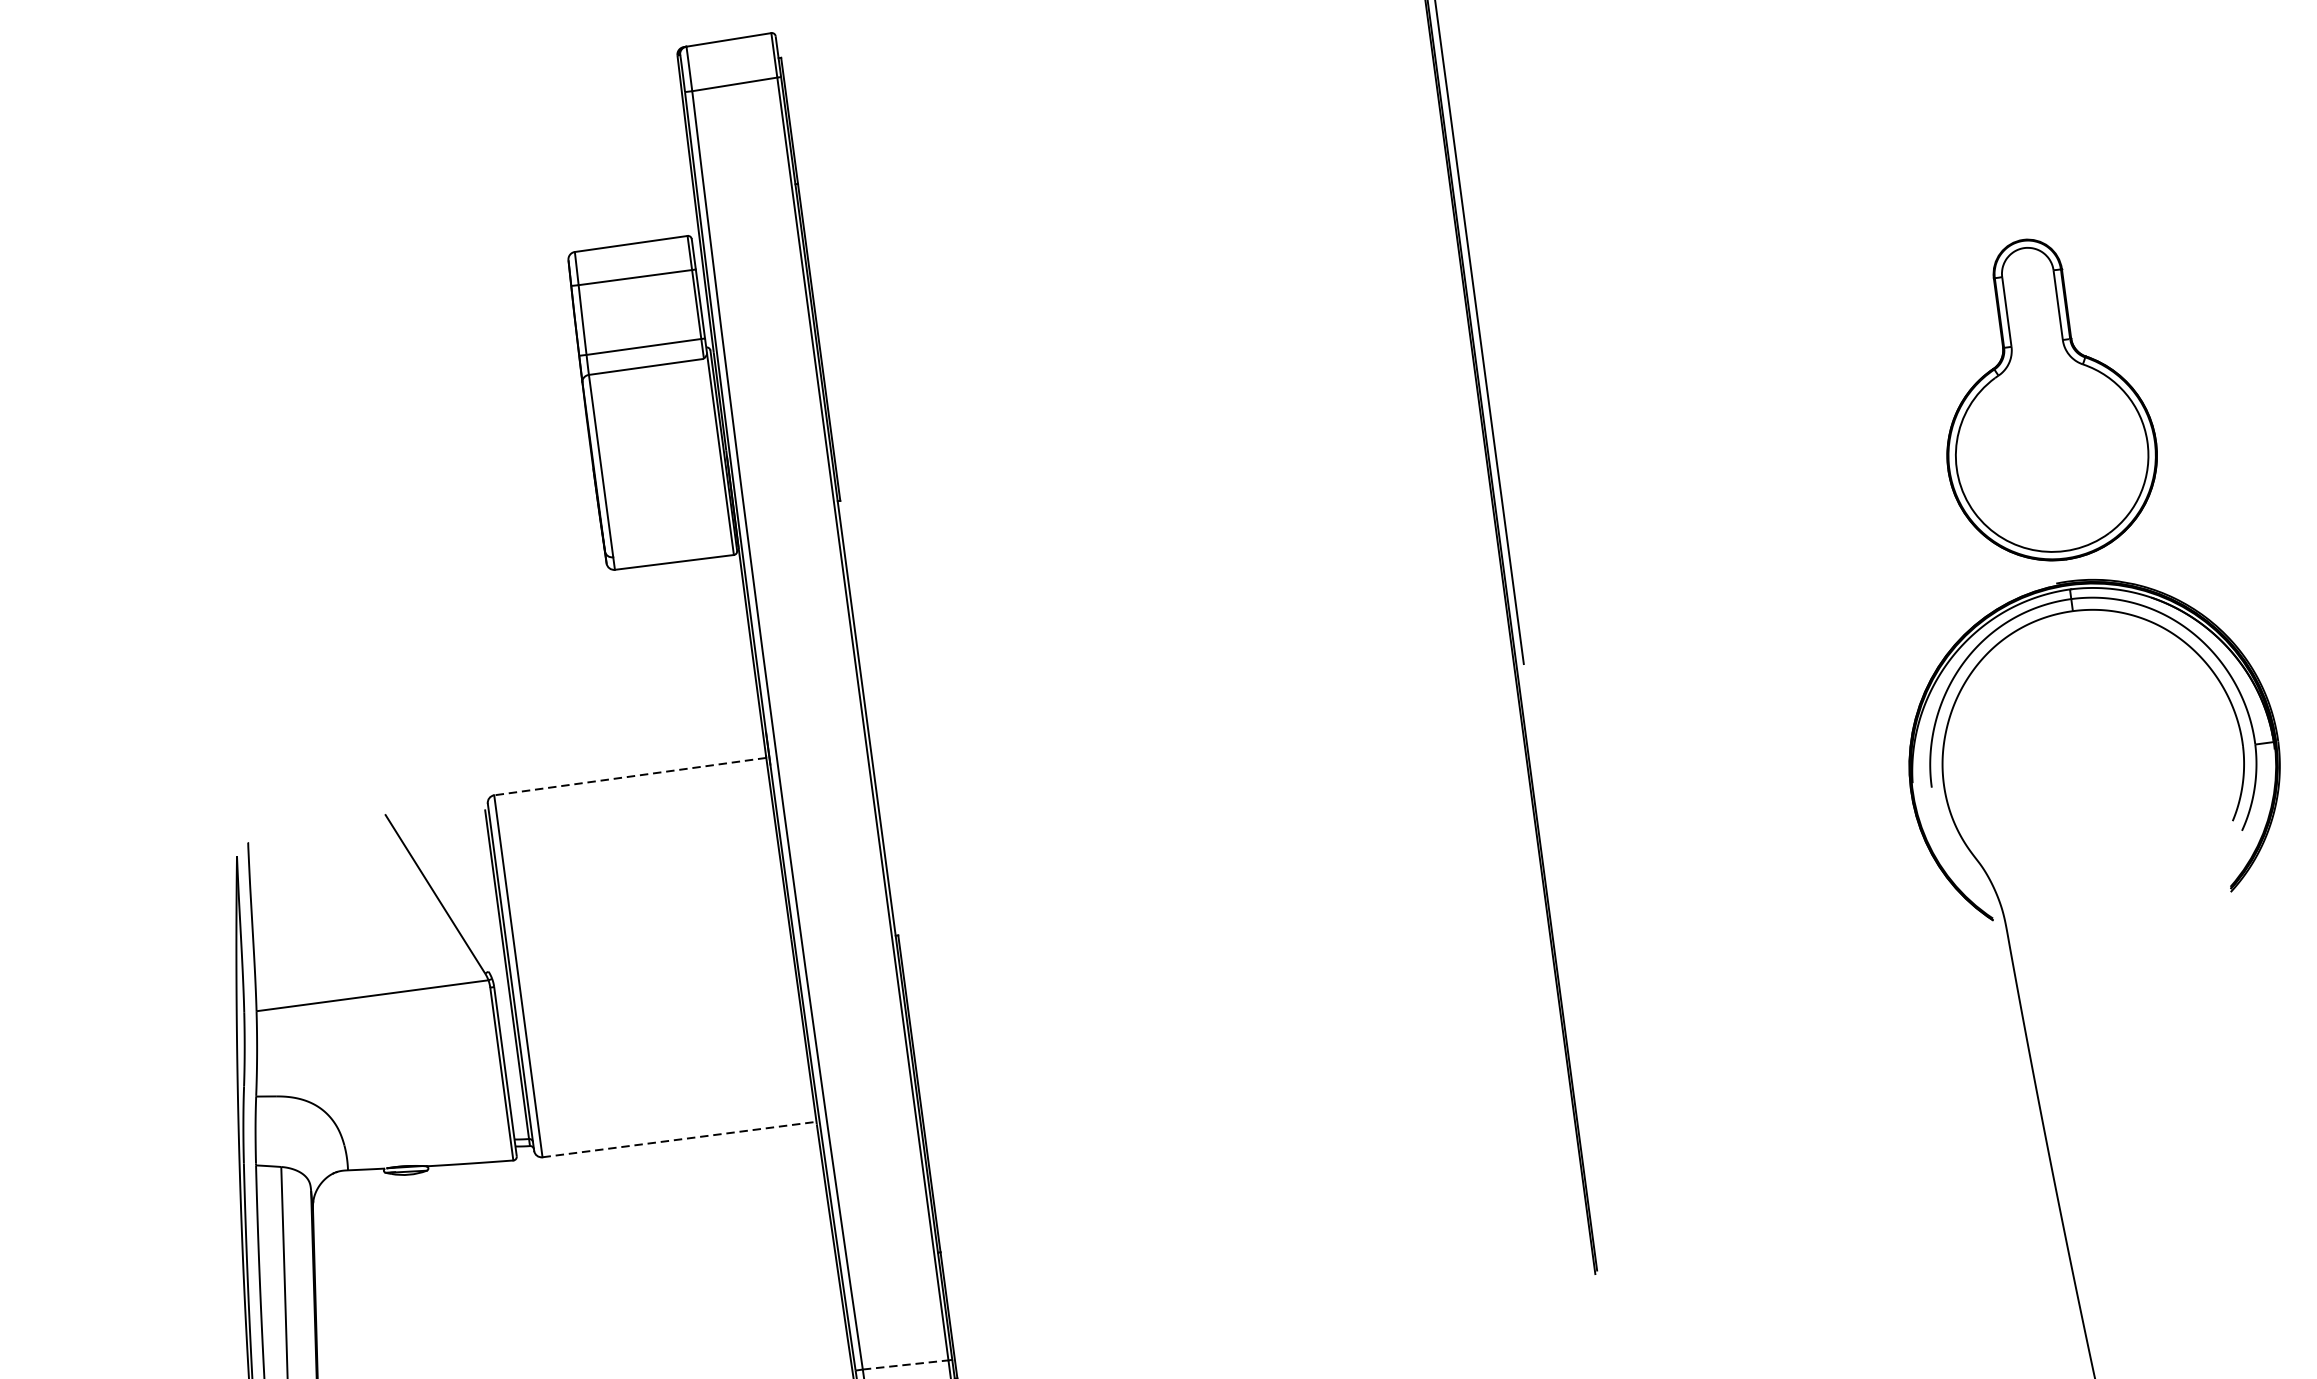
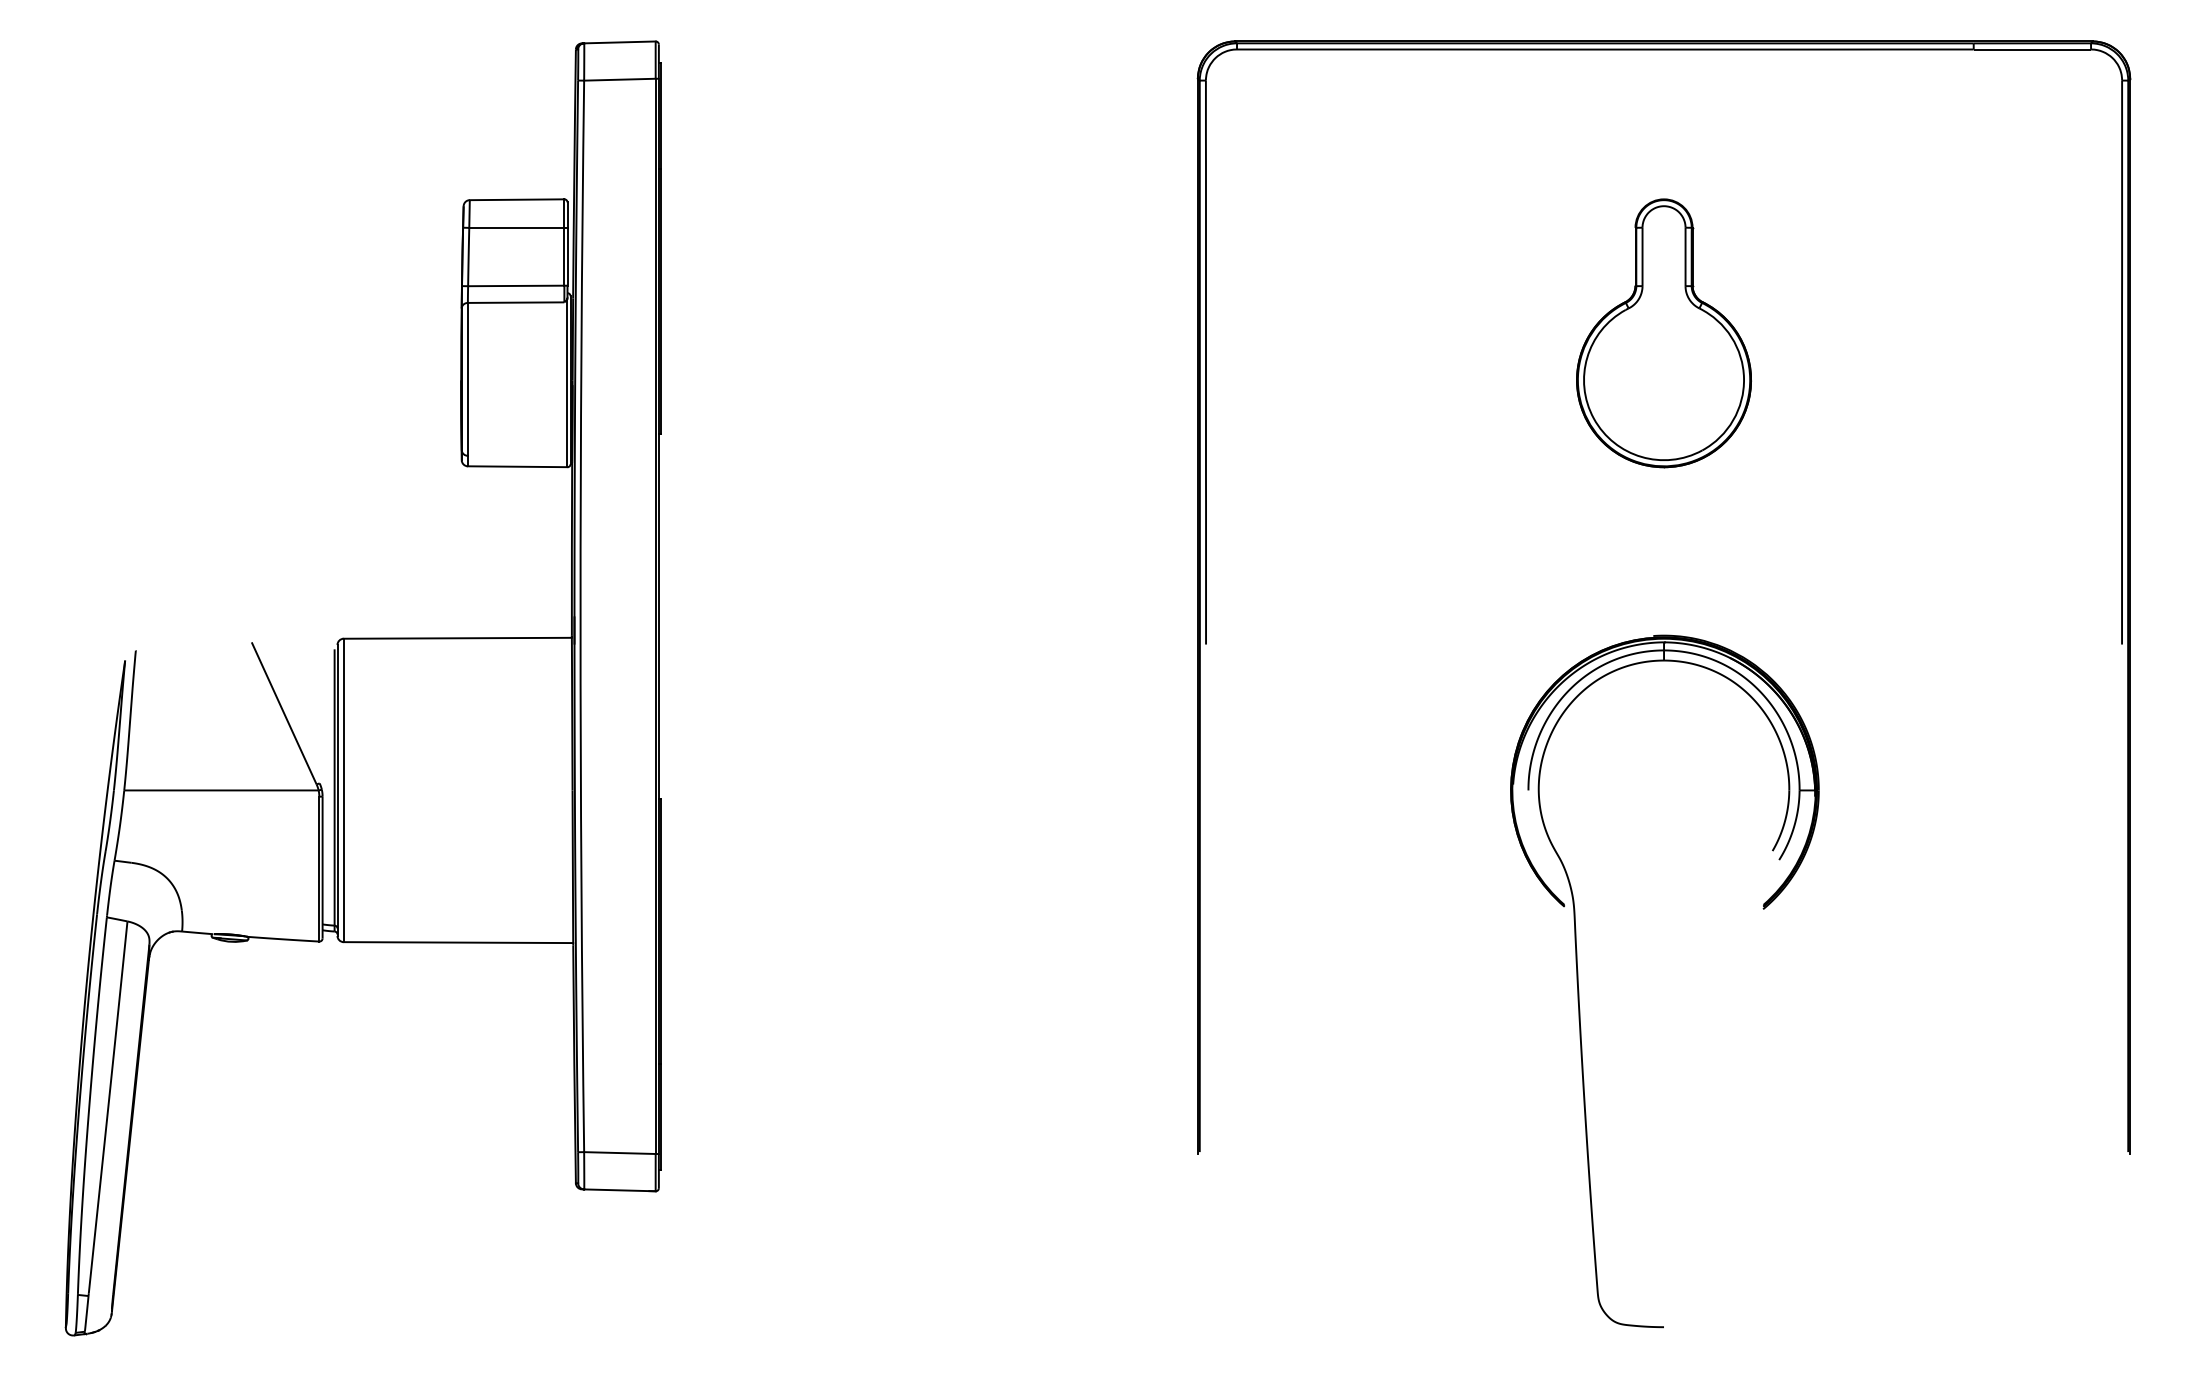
part: (2044, 400) -> (1663, 333), moved
line: (629, 776) -> (457, 638), dashed -> solid
line: (679, 1139) -> (458, 942), dashed -> solid
line: (905, 1365) -> (619, 1153), dashed -> solid

